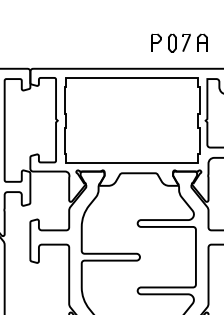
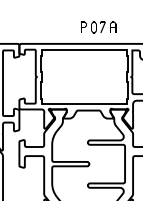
part: (179, 43) -> (98, 27), moved

